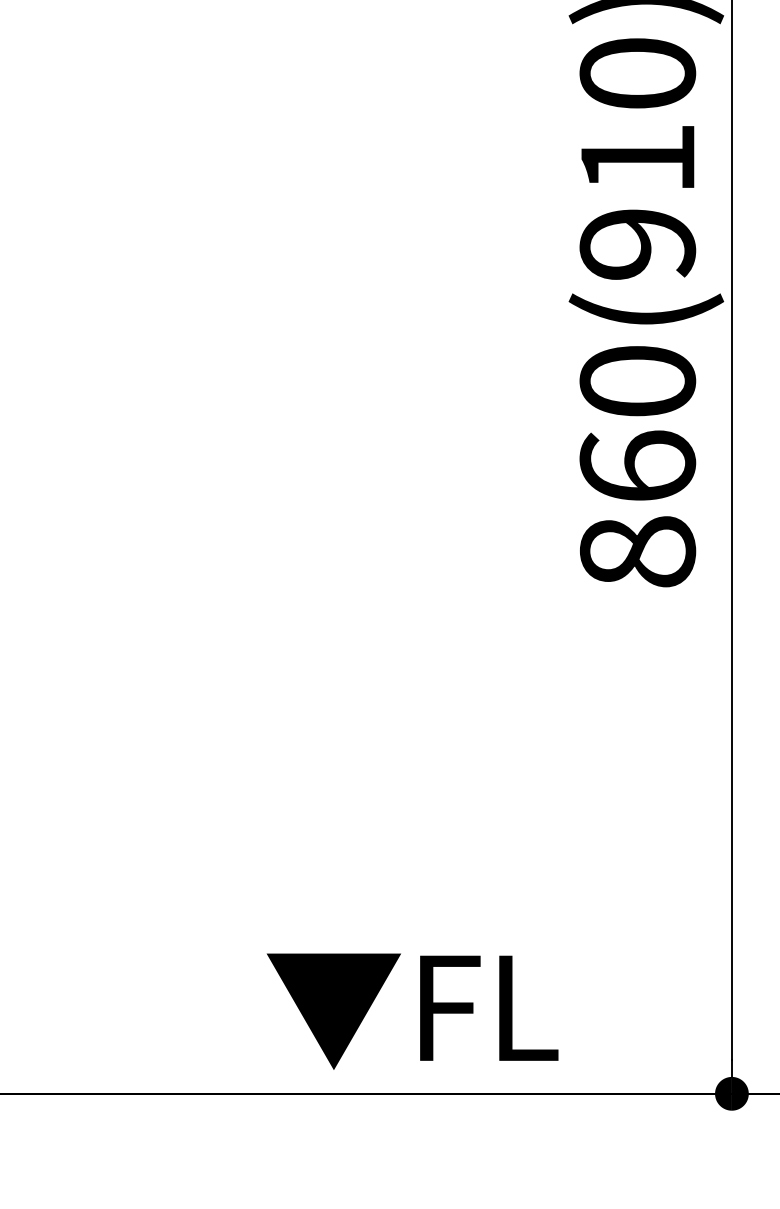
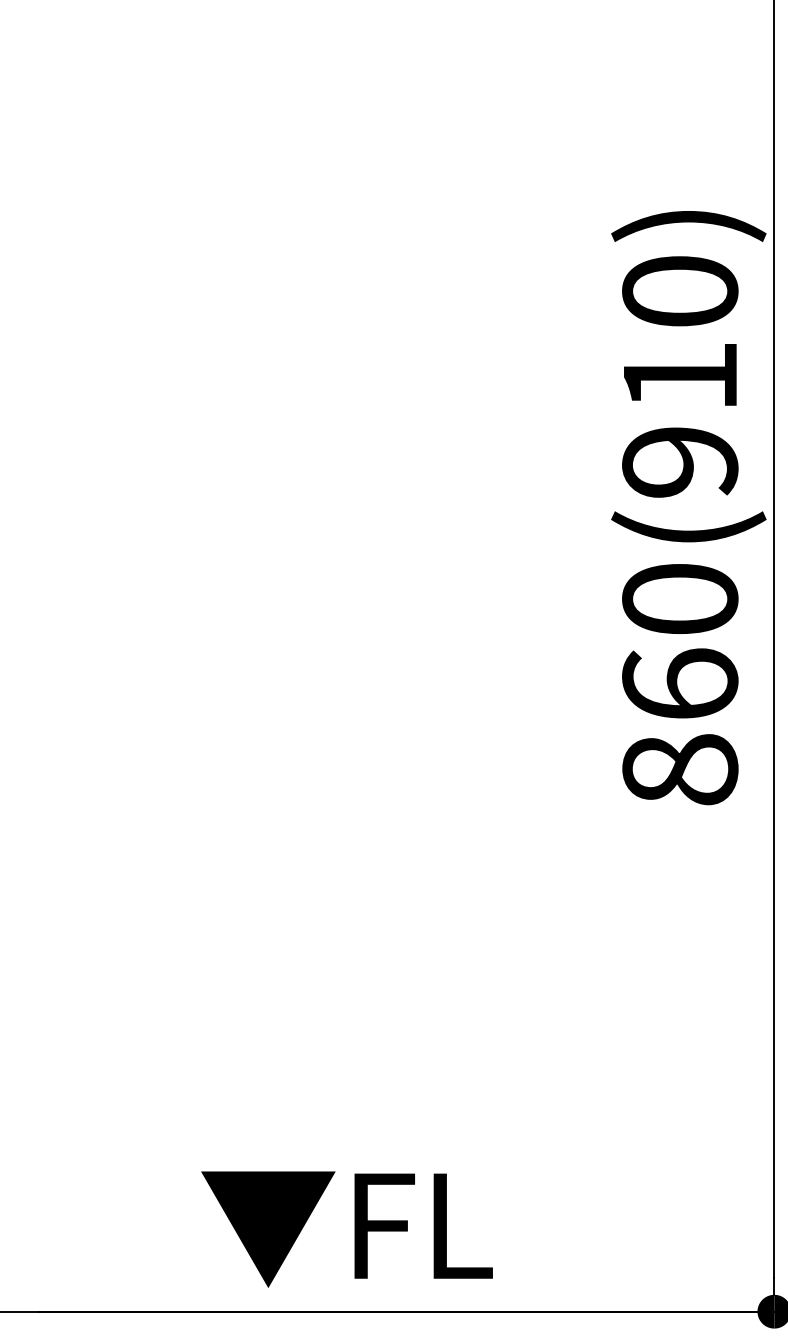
text: (412, 1011) -> (346, 1229), moved

